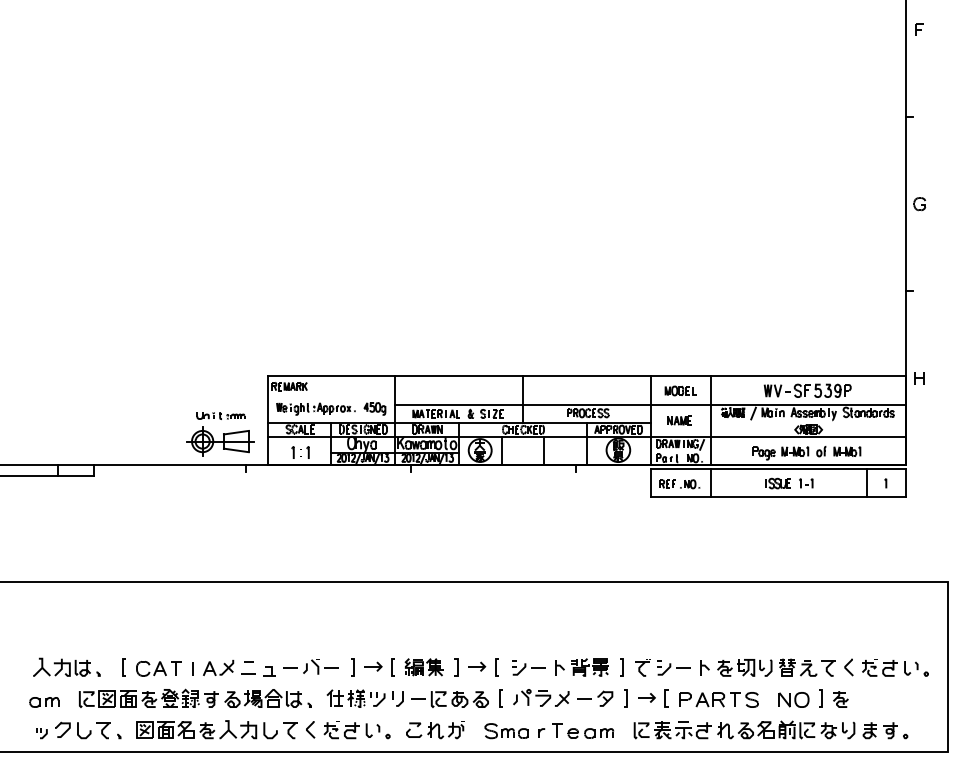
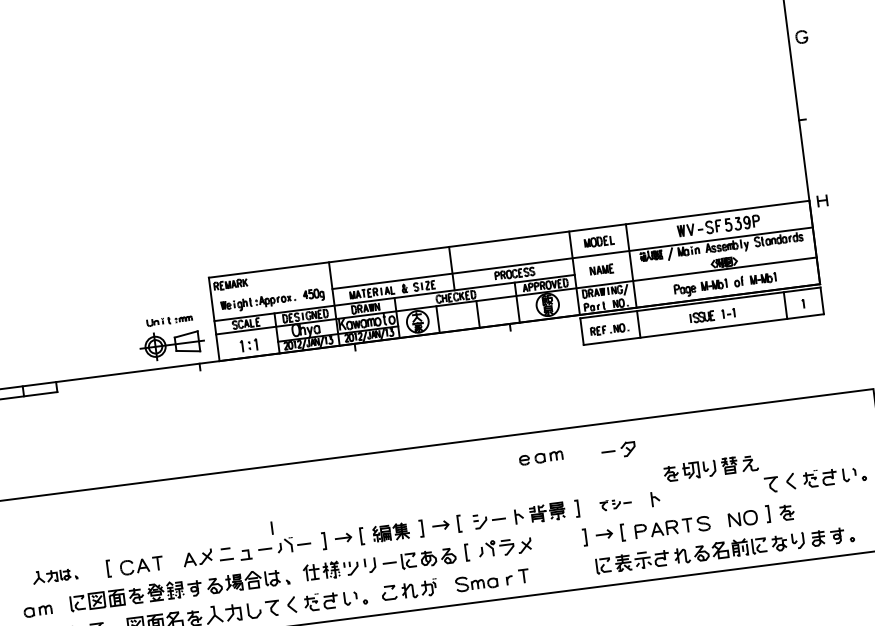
part: (66, 666) -> (54, 574), size x0.7
part: (662, 667) -> (615, 503), size x0.6
part: (767, 667) -> (711, 467), moved
line: (192, 668) -> (271, 527), moved
part: (595, 698) -> (619, 449), moved
part: (590, 733) -> (540, 458), moved

